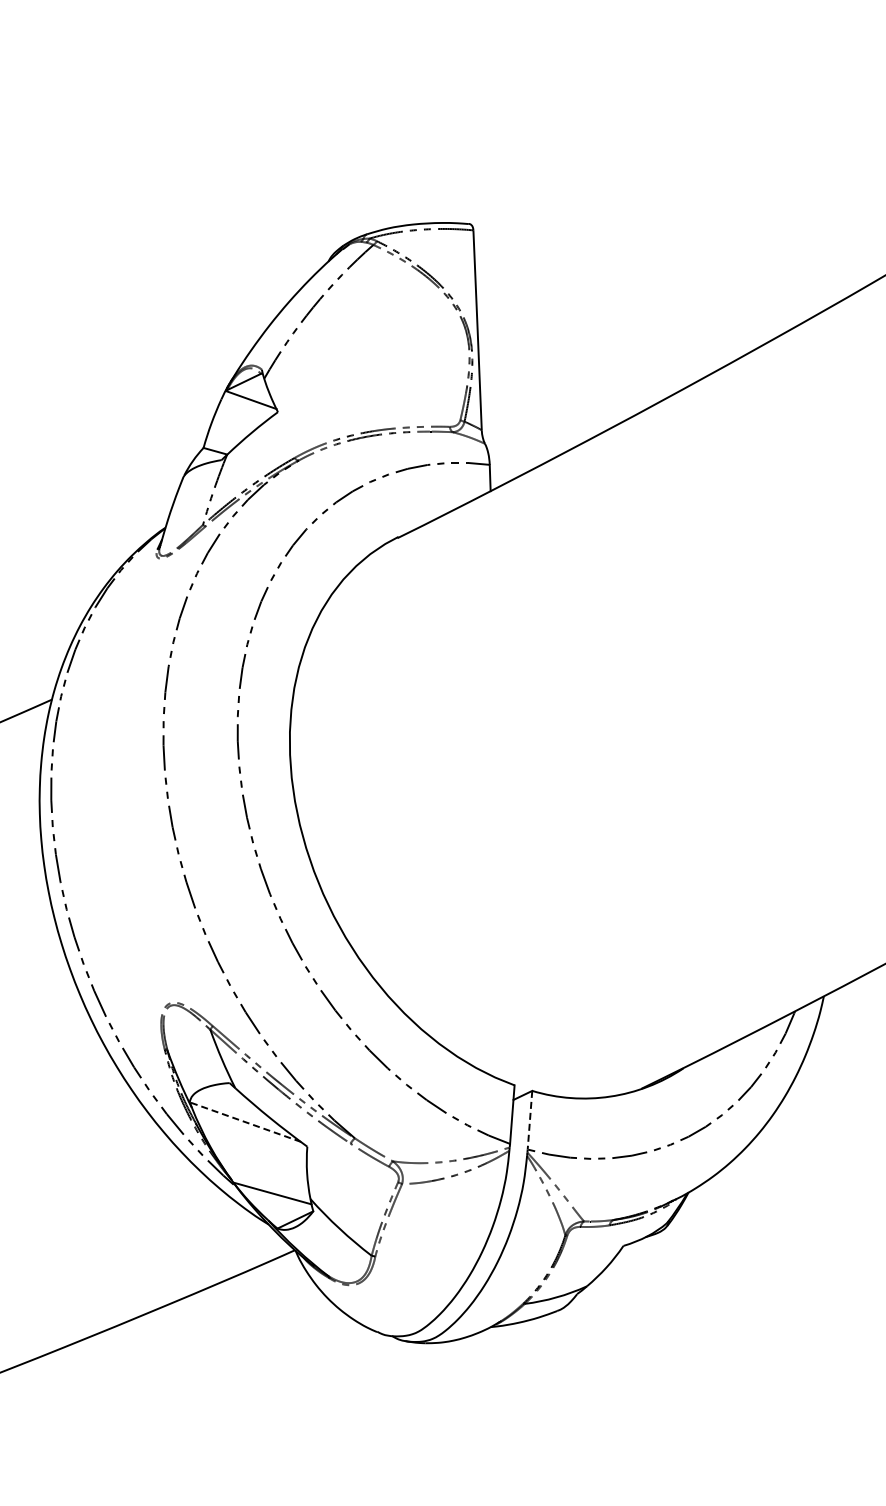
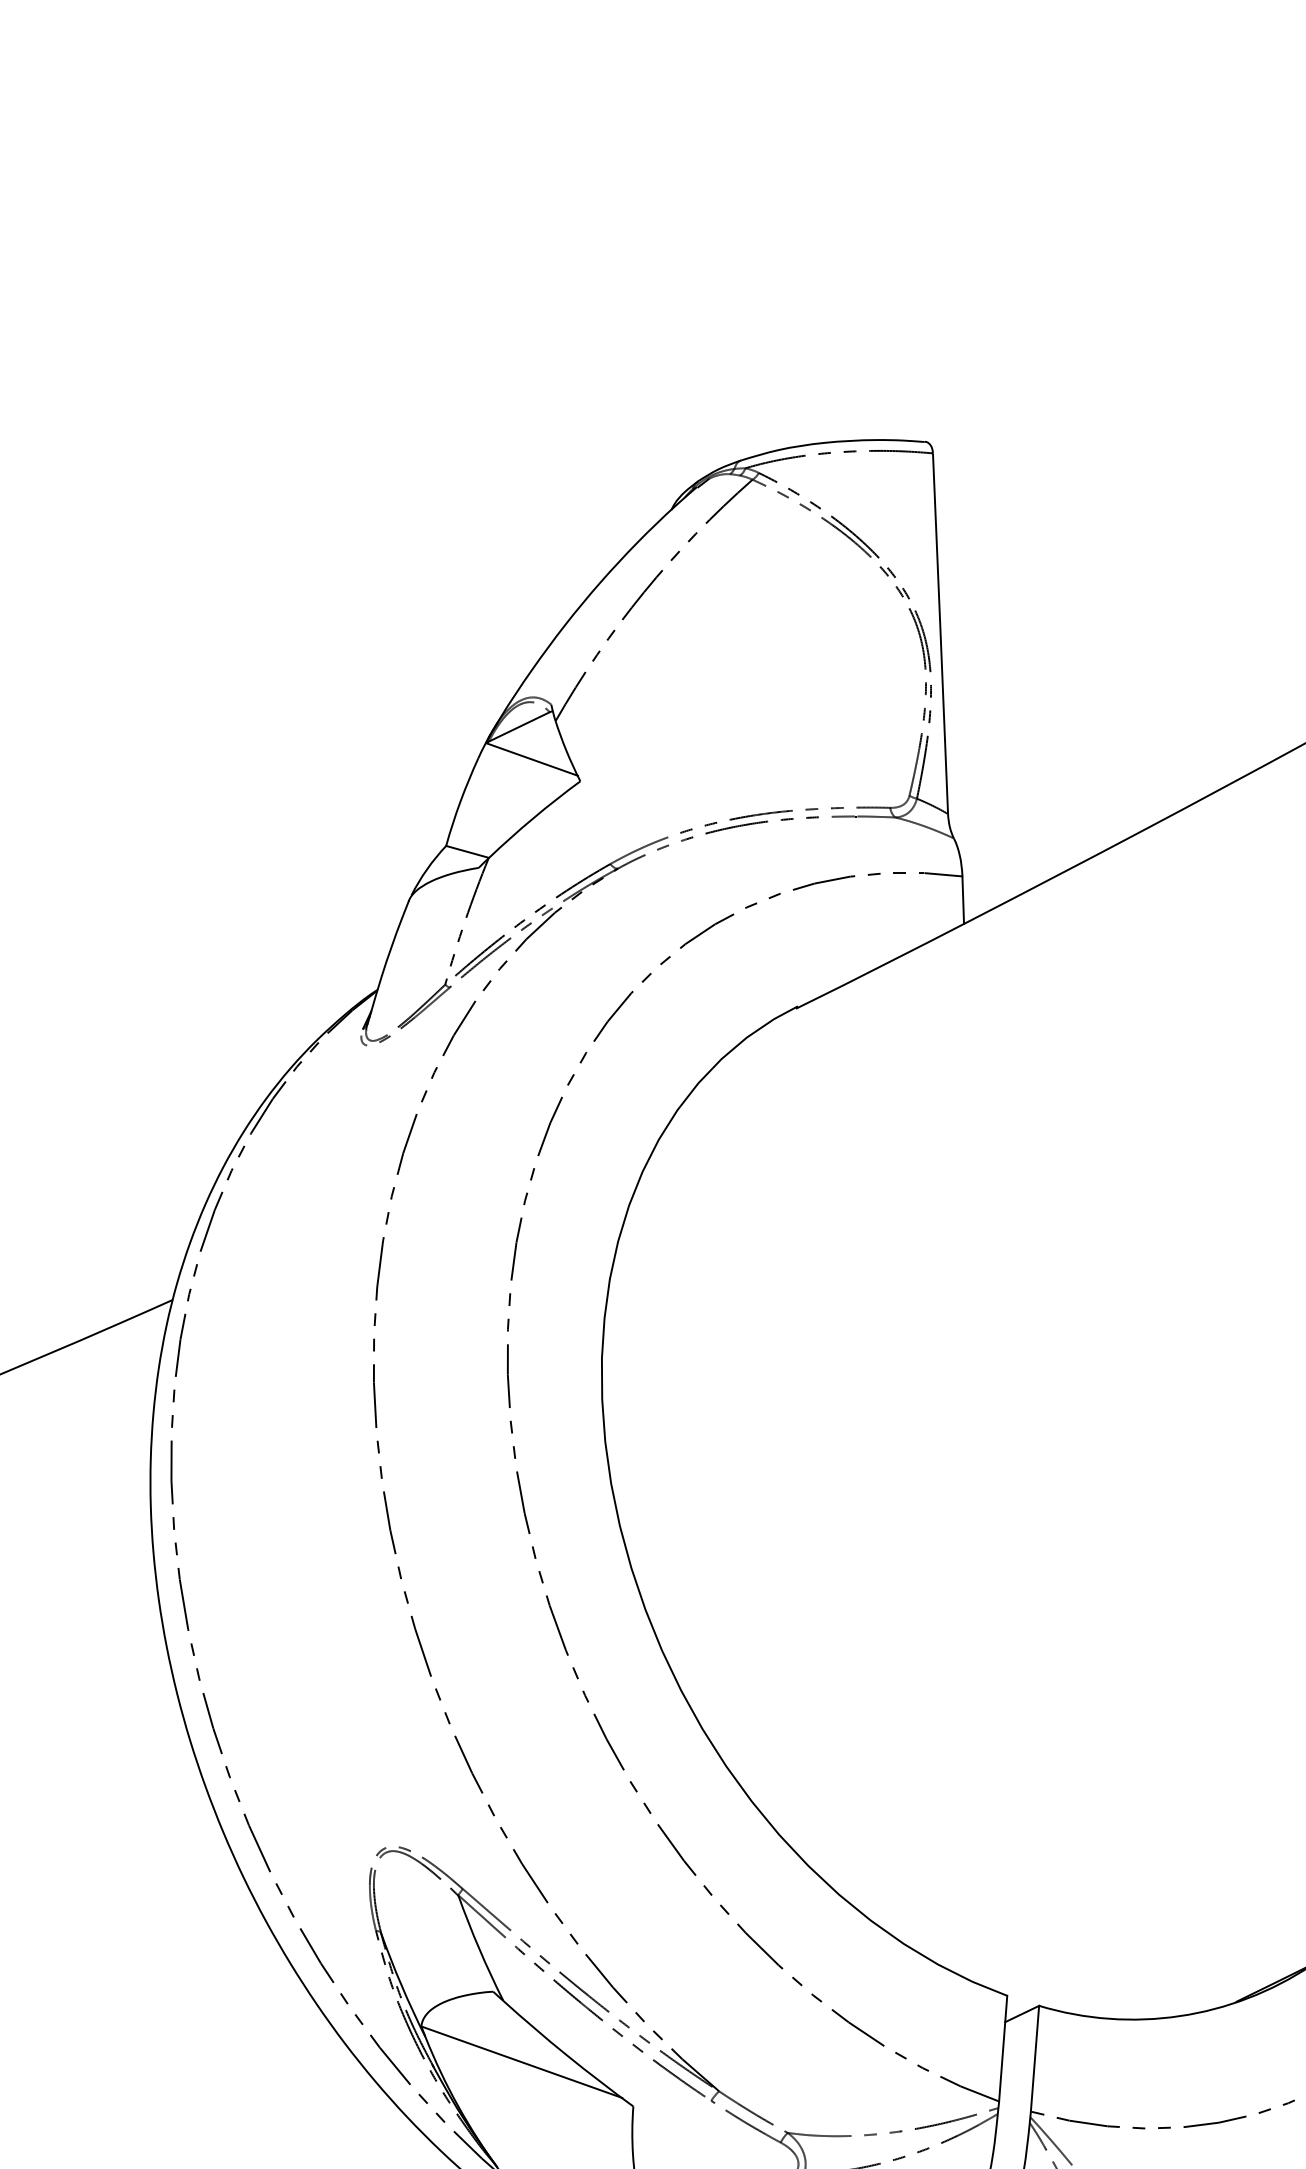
line: (529, 1120) -> (1034, 2059), dashed -> solid
line: (245, 1122) -> (521, 2062), dashed -> solid

